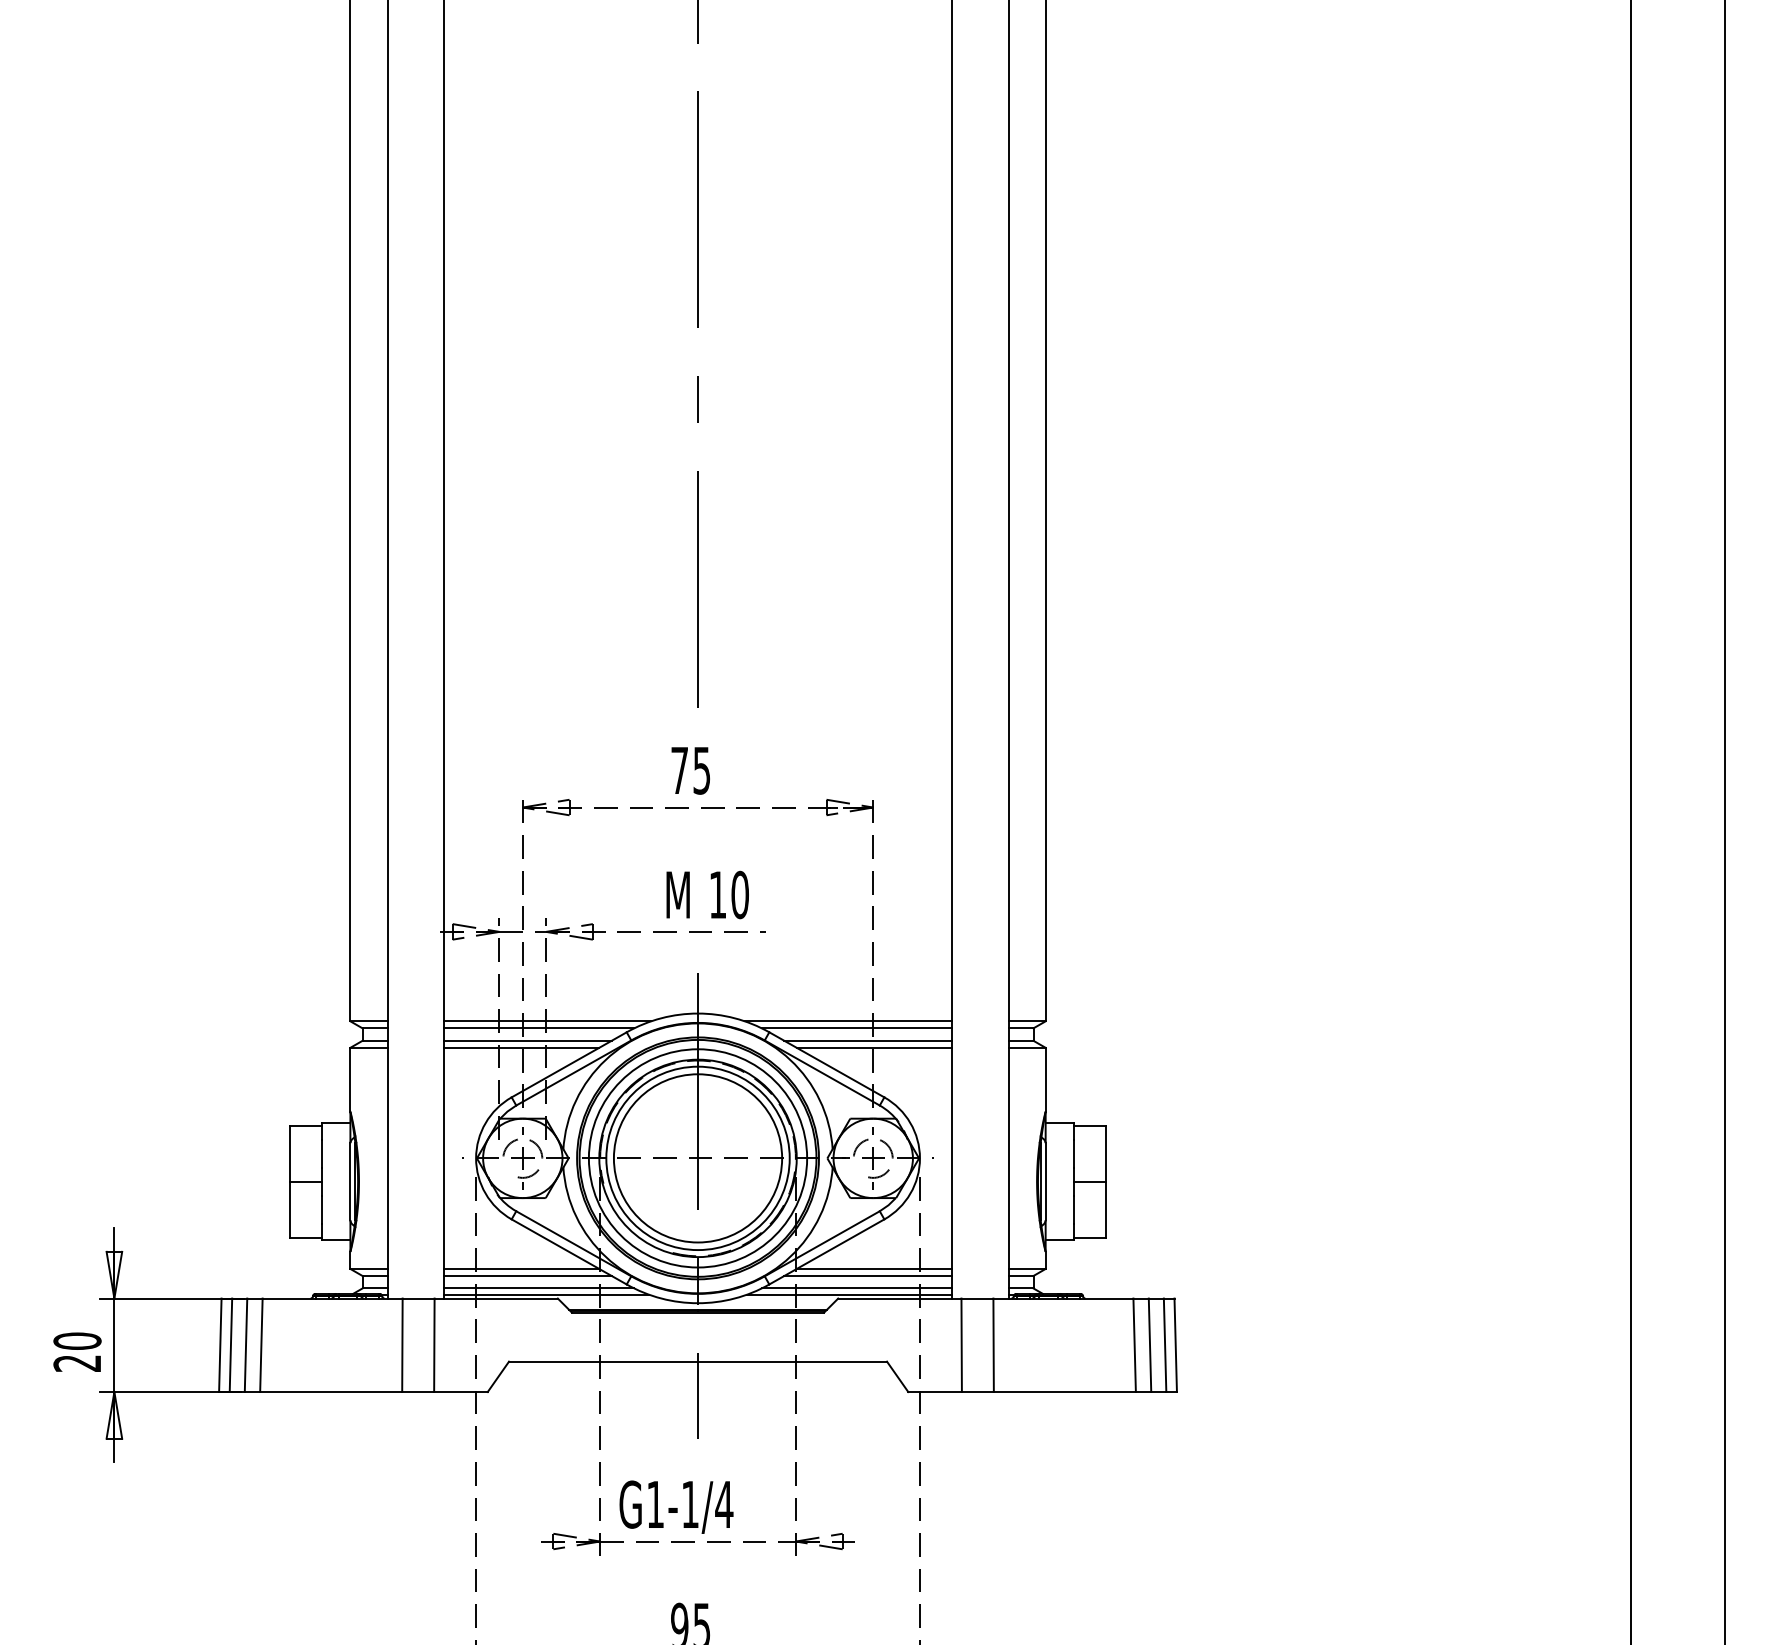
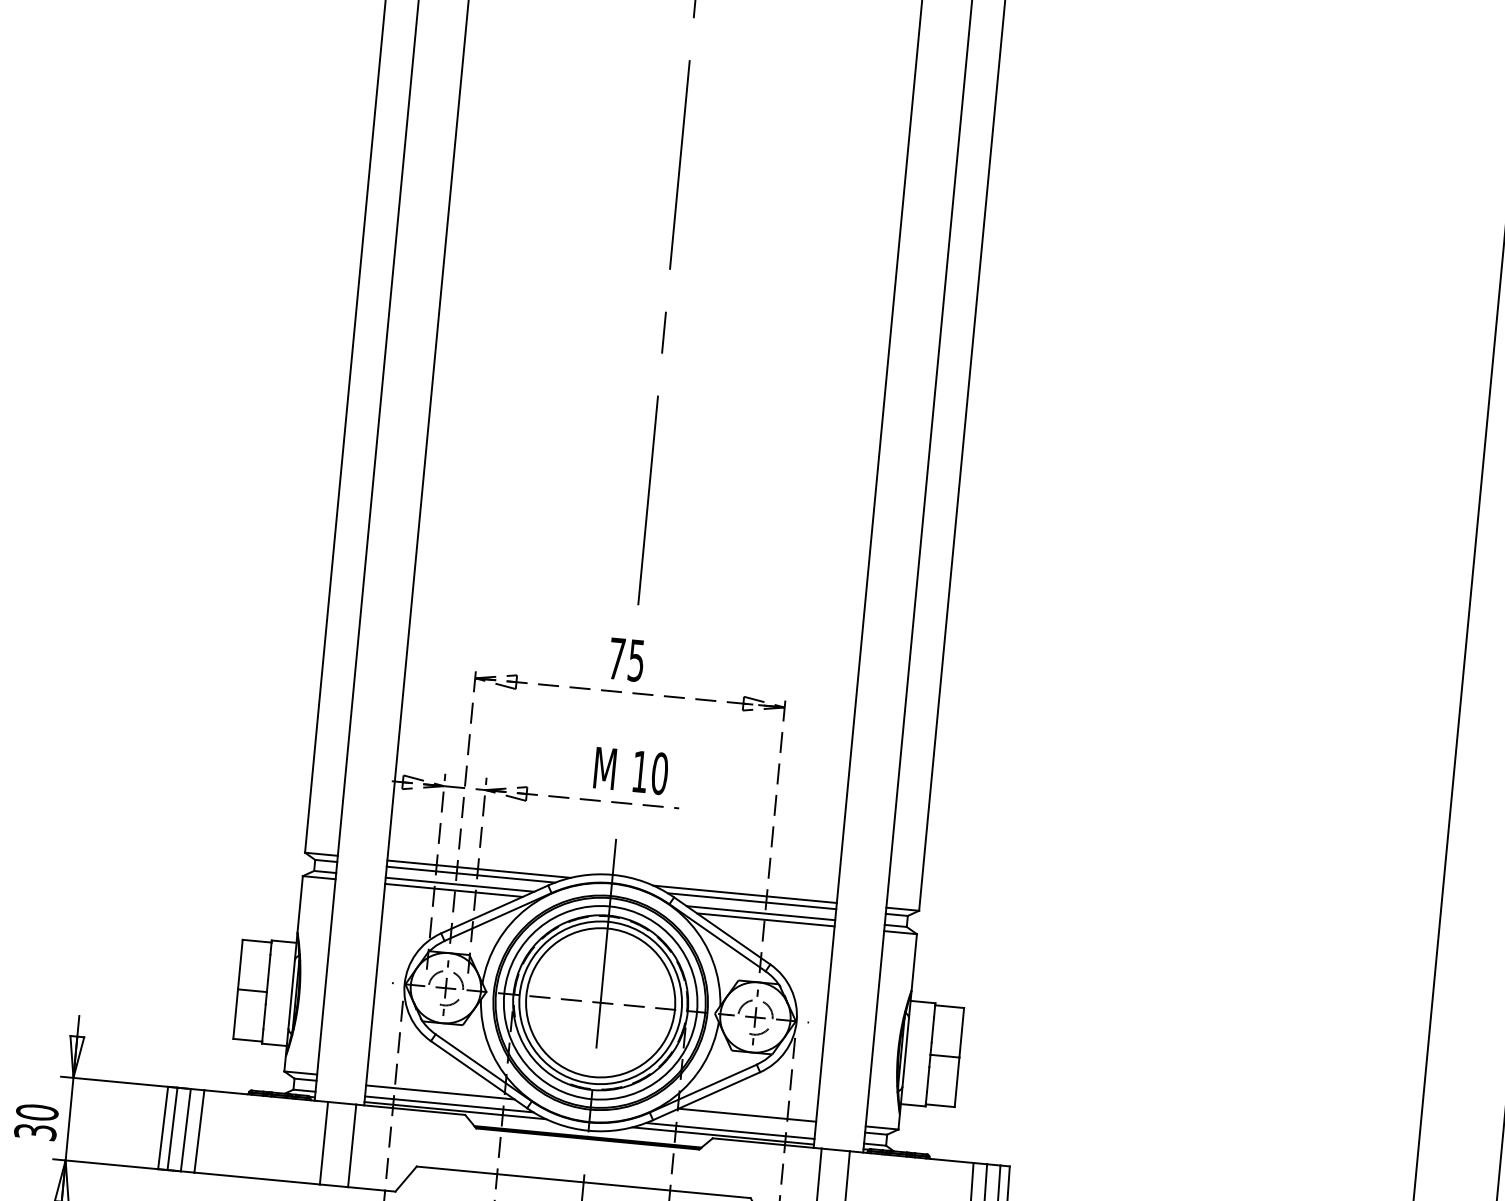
line: (521, 1268) -> (435, 1085), removed
line: (868, 1275) -> (741, 1120), removed
text: (77, 1363) -> (35, 1132), 20 -> 30

